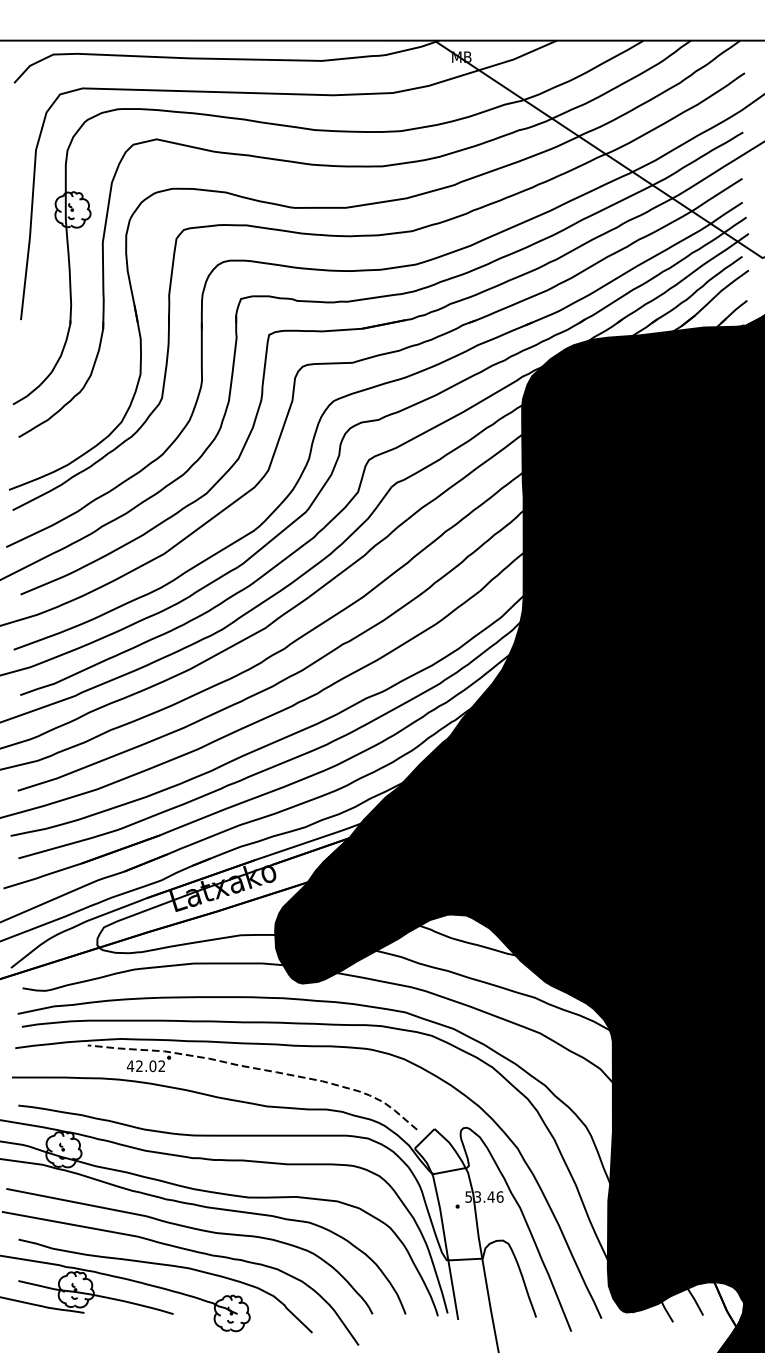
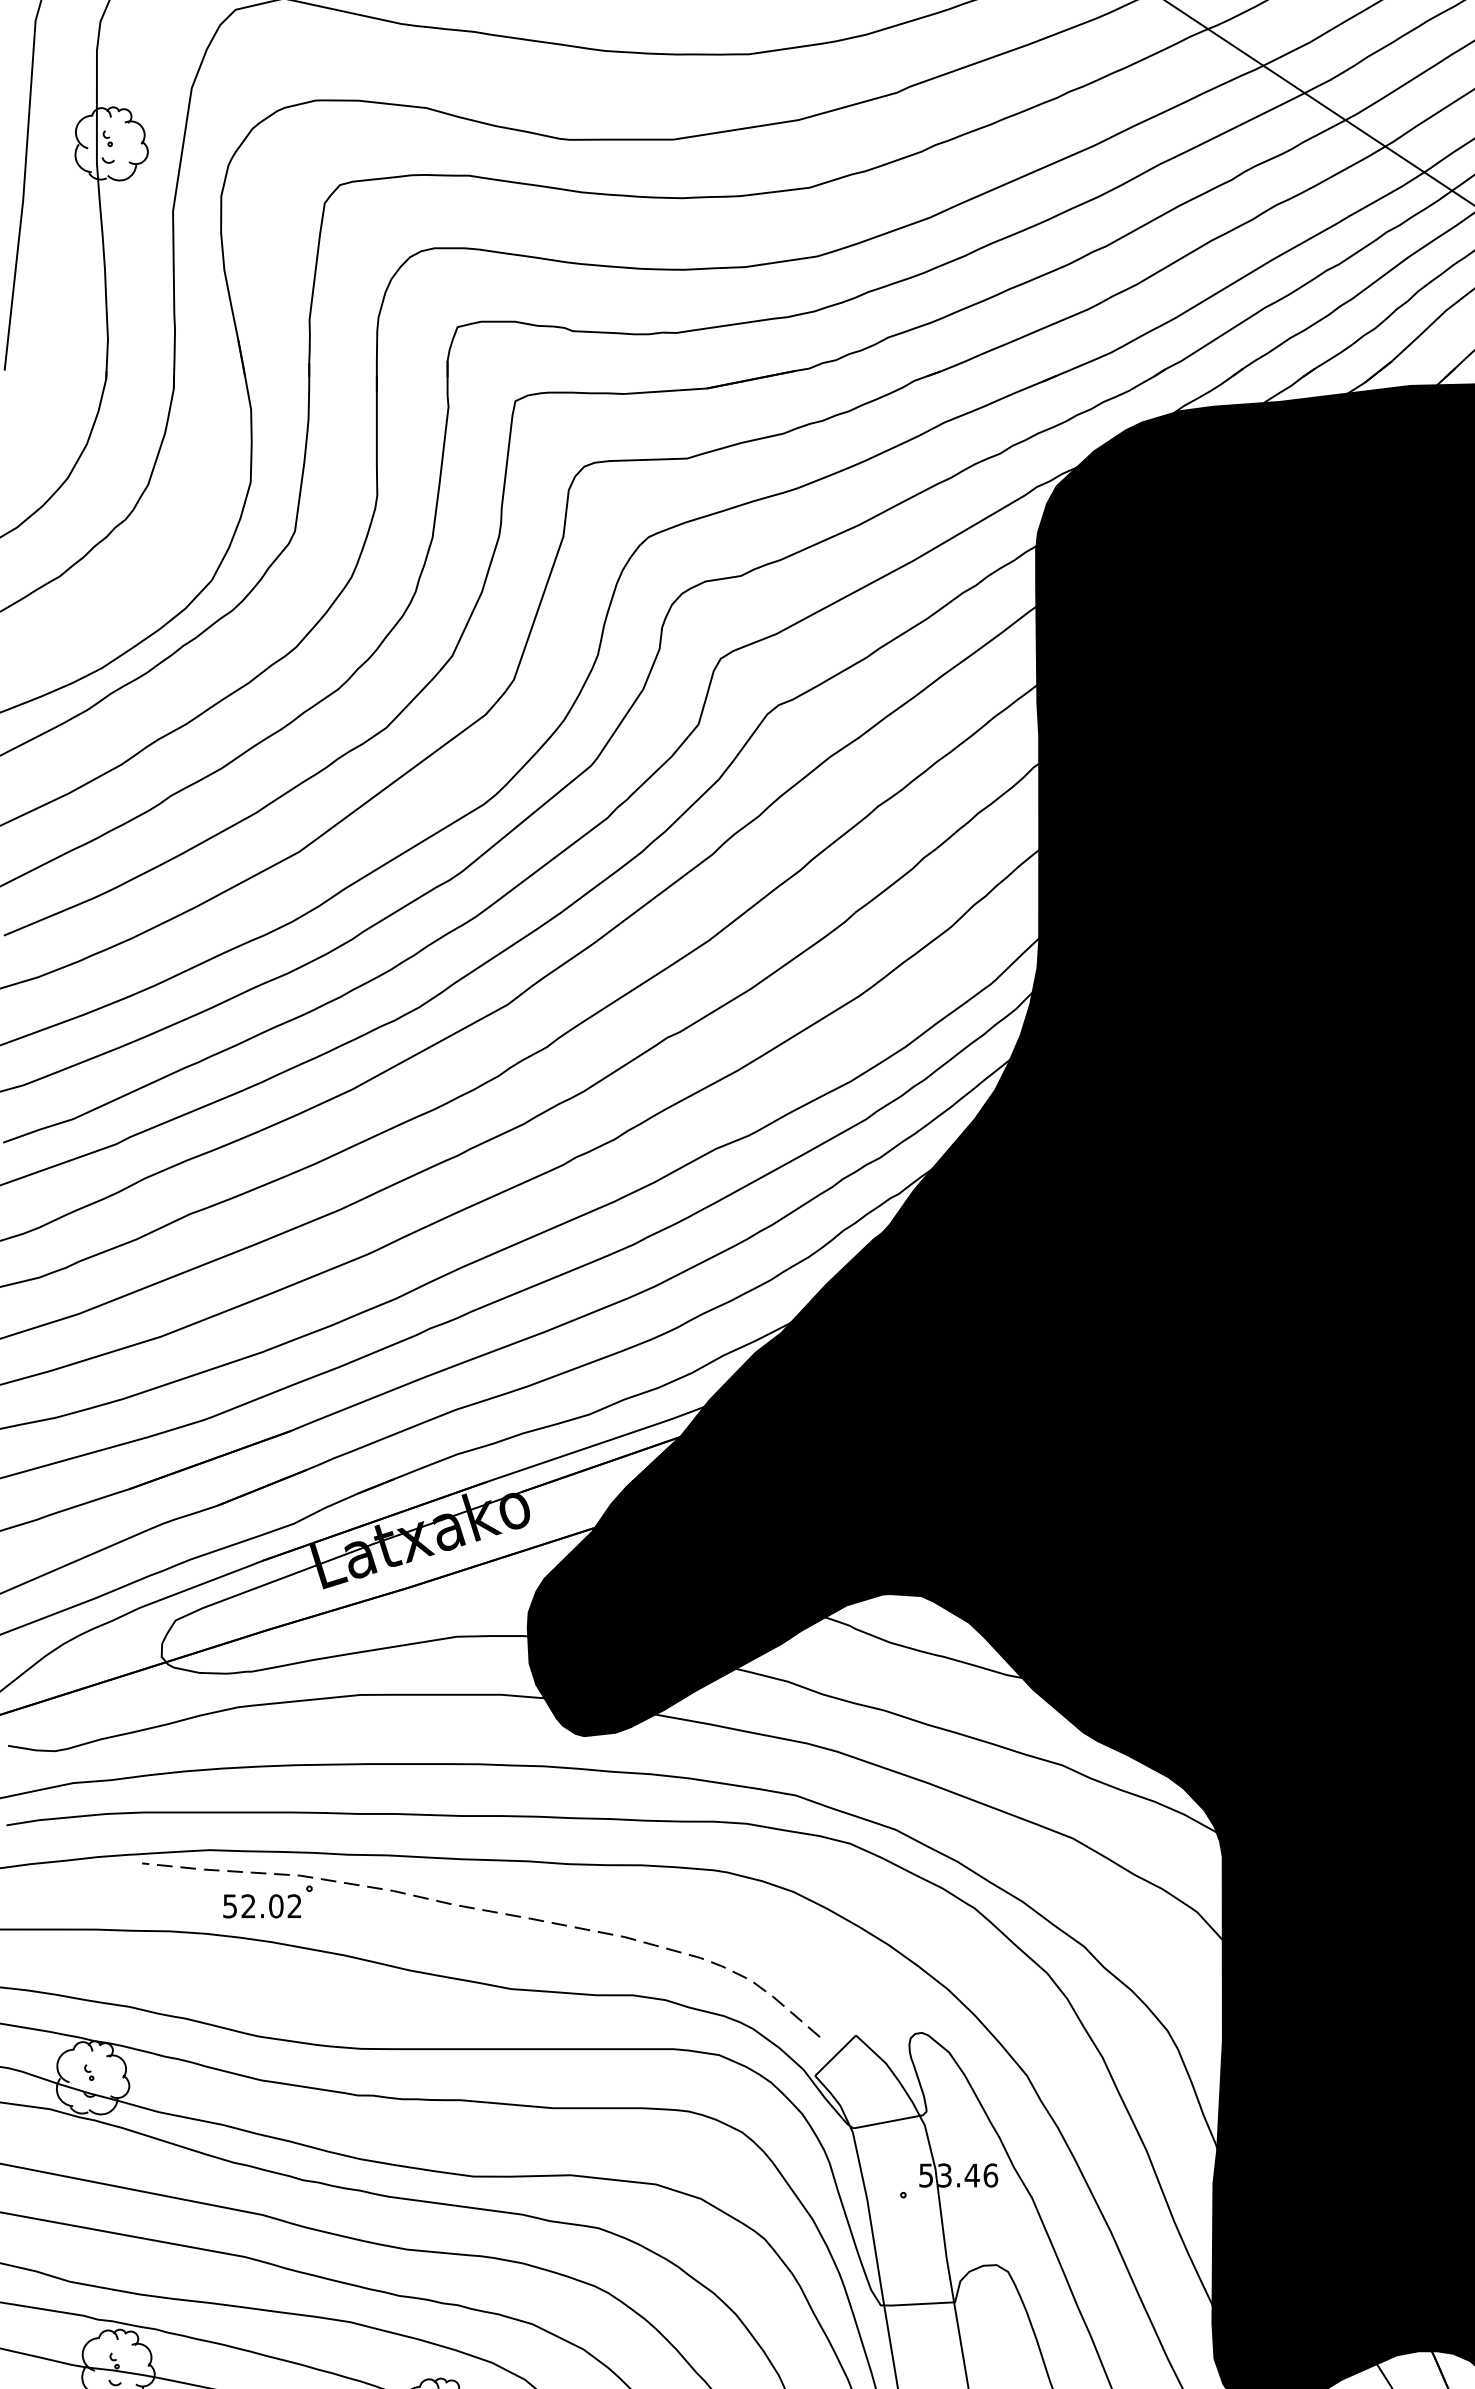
text: (130, 1066) -> (230, 1906), 42.02 -> 52.02

